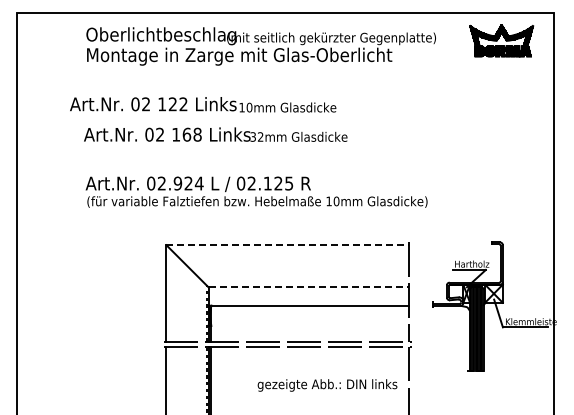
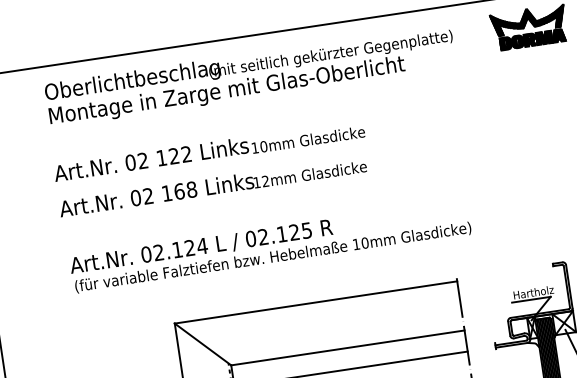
text: (203, 104) -> (209, 151), moved
text: (252, 136) -> (256, 182), 32mm -> 12mm
text: (177, 183) -> (176, 249), 02.924 -> 02.124
line: (288, 245) -> (316, 302), dashed -> solid
line: (309, 287) -> (348, 347), dashed -> solid

